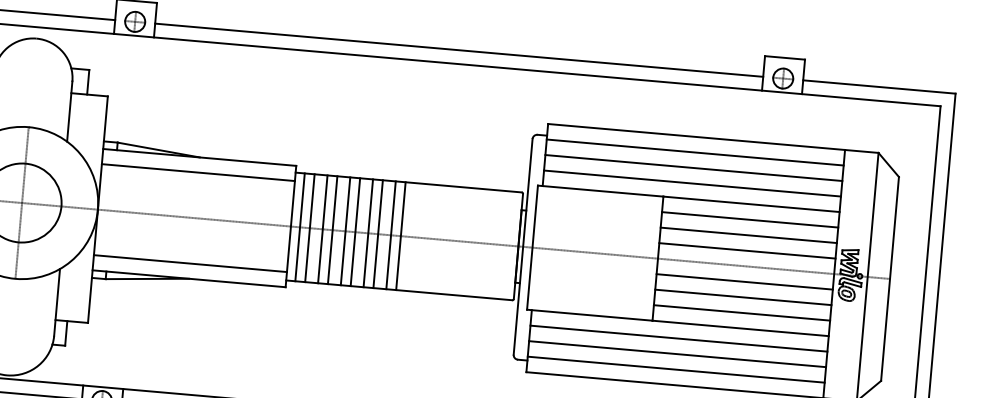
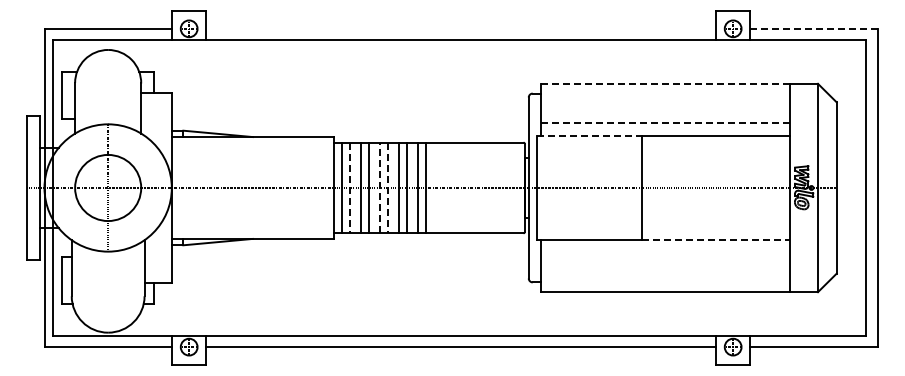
line: (458, 49) -> (460, 28), removed
line: (878, 86) -> (813, 28), solid -> dashed
line: (696, 136) -> (665, 83), solid -> dashed
line: (694, 152) -> (664, 96), removed
line: (693, 167) -> (664, 109), removed
line: (198, 172) -> (252, 149), removed
line: (692, 183) -> (665, 122), solid -> dashed
line: (600, 190) -> (589, 135), solid -> dashed
line: (749, 219) -> (715, 148), removed
line: (309, 228) -> (349, 188), solid -> dashed
line: (345, 230) -> (379, 187), solid -> dashed
line: (354, 232) -> (387, 188), solid -> dashed
line: (748, 234) -> (715, 161), removed
line: (746, 250) -> (715, 174), removed
line: (190, 263) -> (252, 226), removed
line: (744, 282) -> (715, 201), removed
line: (742, 297) -> (715, 214), removed
line: (741, 313) -> (715, 227), removed
line: (740, 328) -> (715, 240), solid -> dashed
line: (678, 339) -> (664, 253), removed
line: (676, 354) -> (664, 266), removed
line: (675, 370) -> (664, 279), removed

